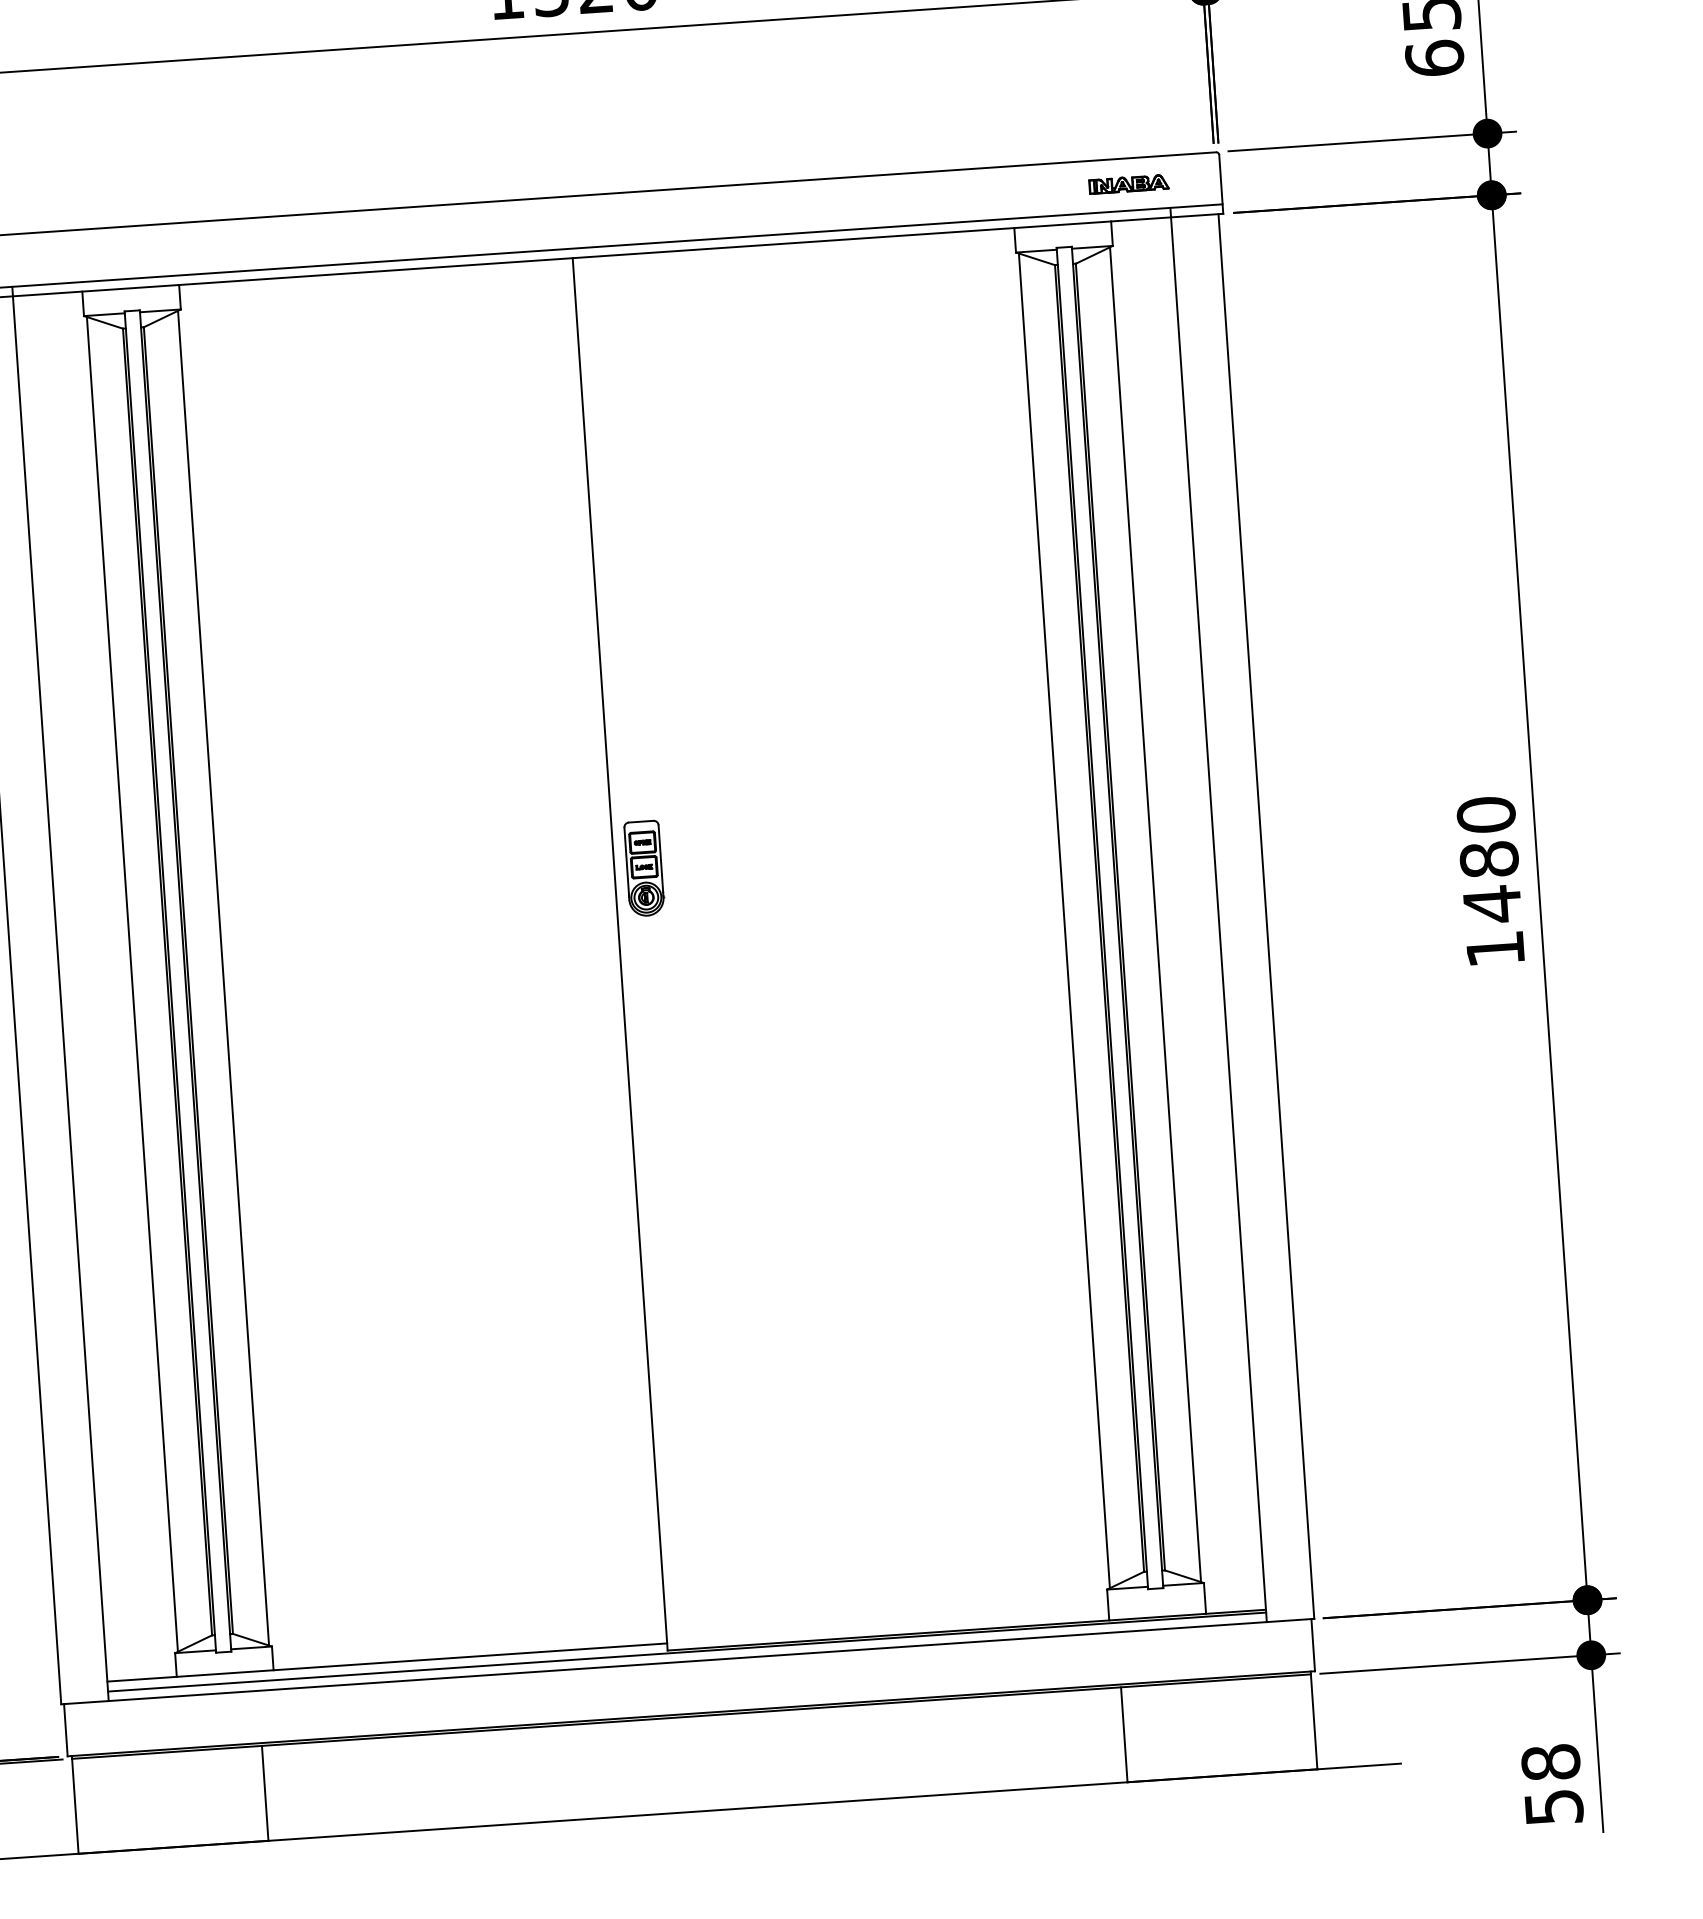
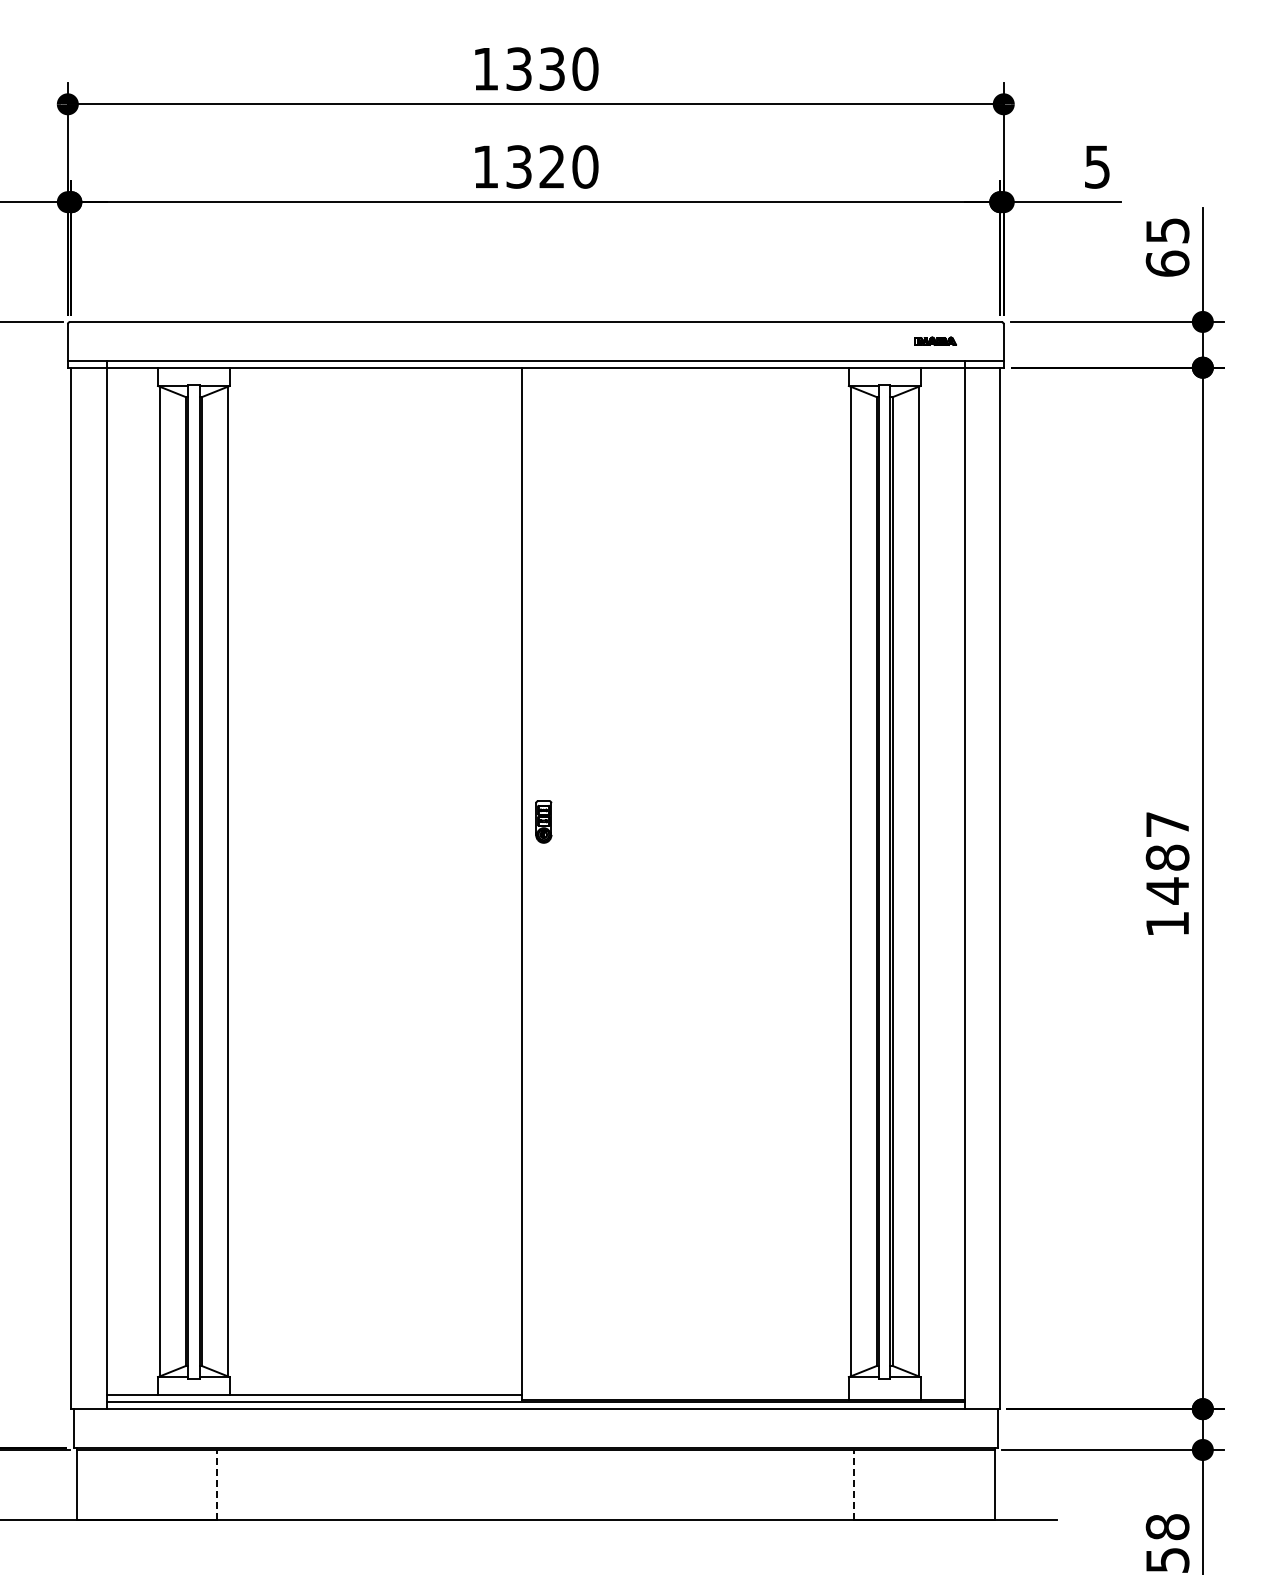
part: (1128, 184) -> (935, 341), size x0.7
text: (1486, 814) -> (1167, 824), 1480 -> 1487
part: (644, 868) -> (543, 821), size x0.6
line: (1124, 1733) -> (854, 1484), solid -> dashed
line: (265, 1792) -> (217, 1484), solid -> dashed

